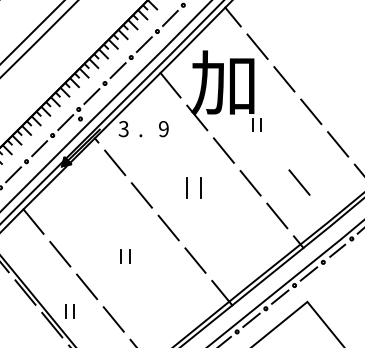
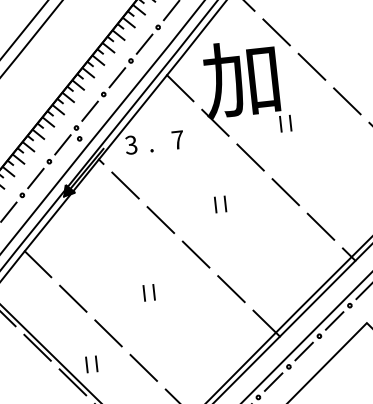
text: (163, 129) -> (177, 140), 9 -> 7
line: (299, 182) -> (342, 185), removed
part: (193, 187) -> (219, 204), size x0.62

